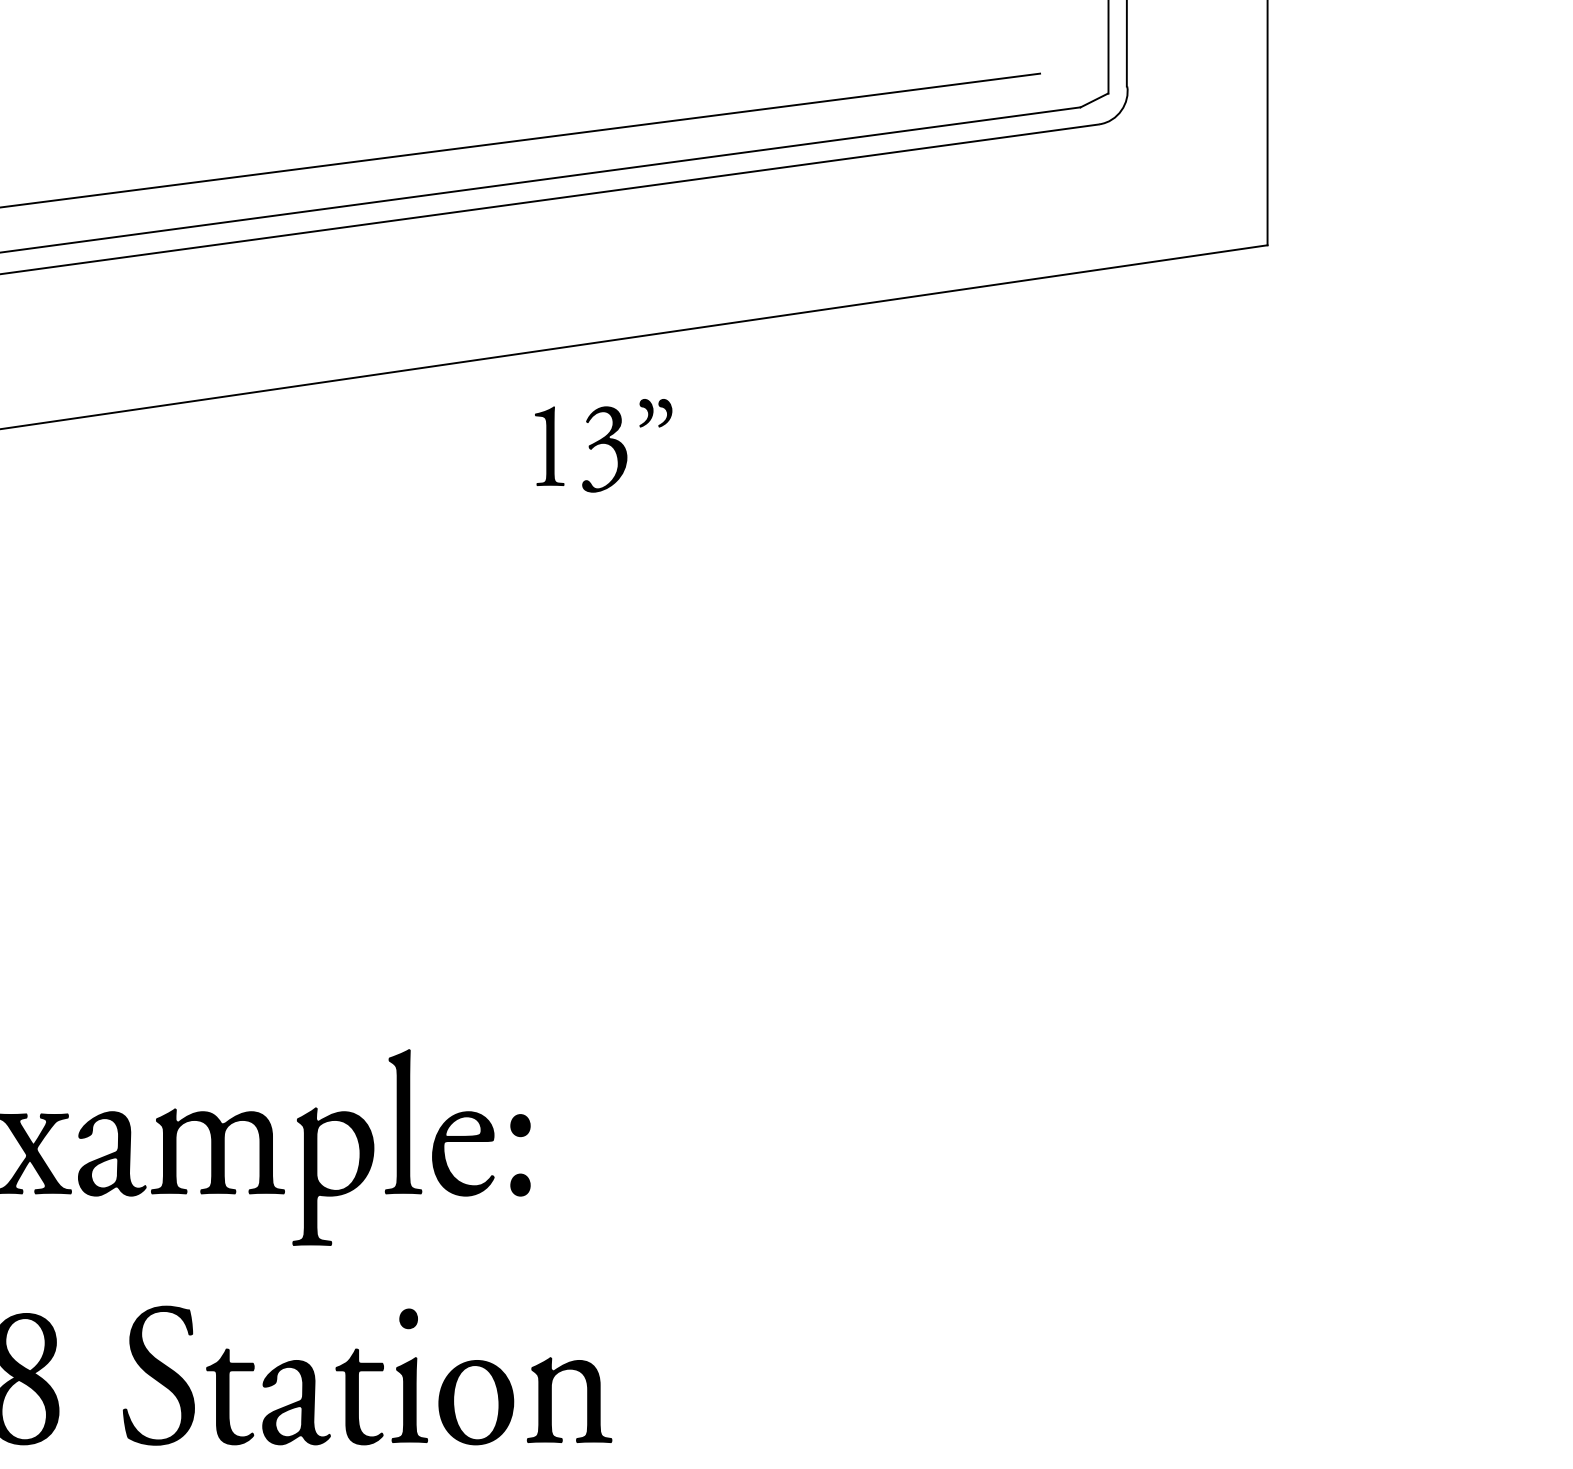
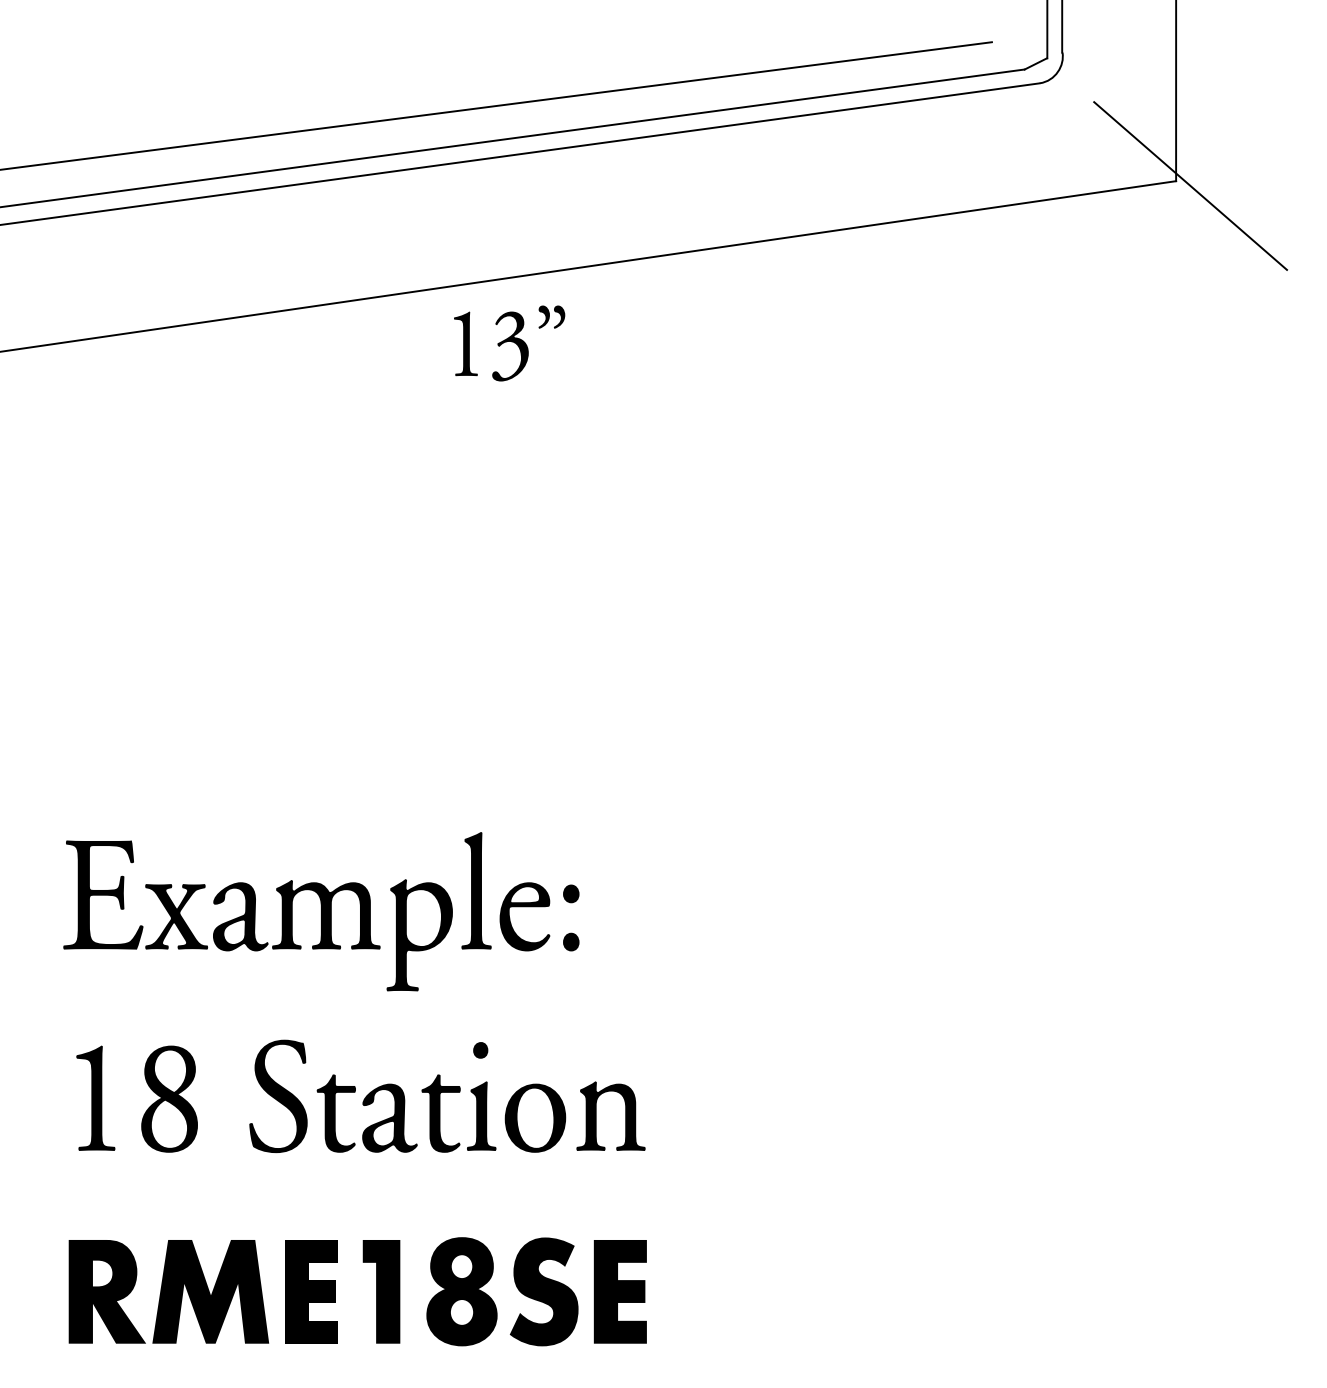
line: (1285, 250) -> (1190, 185), added
part: (603, 445) -> (509, 343), moved

